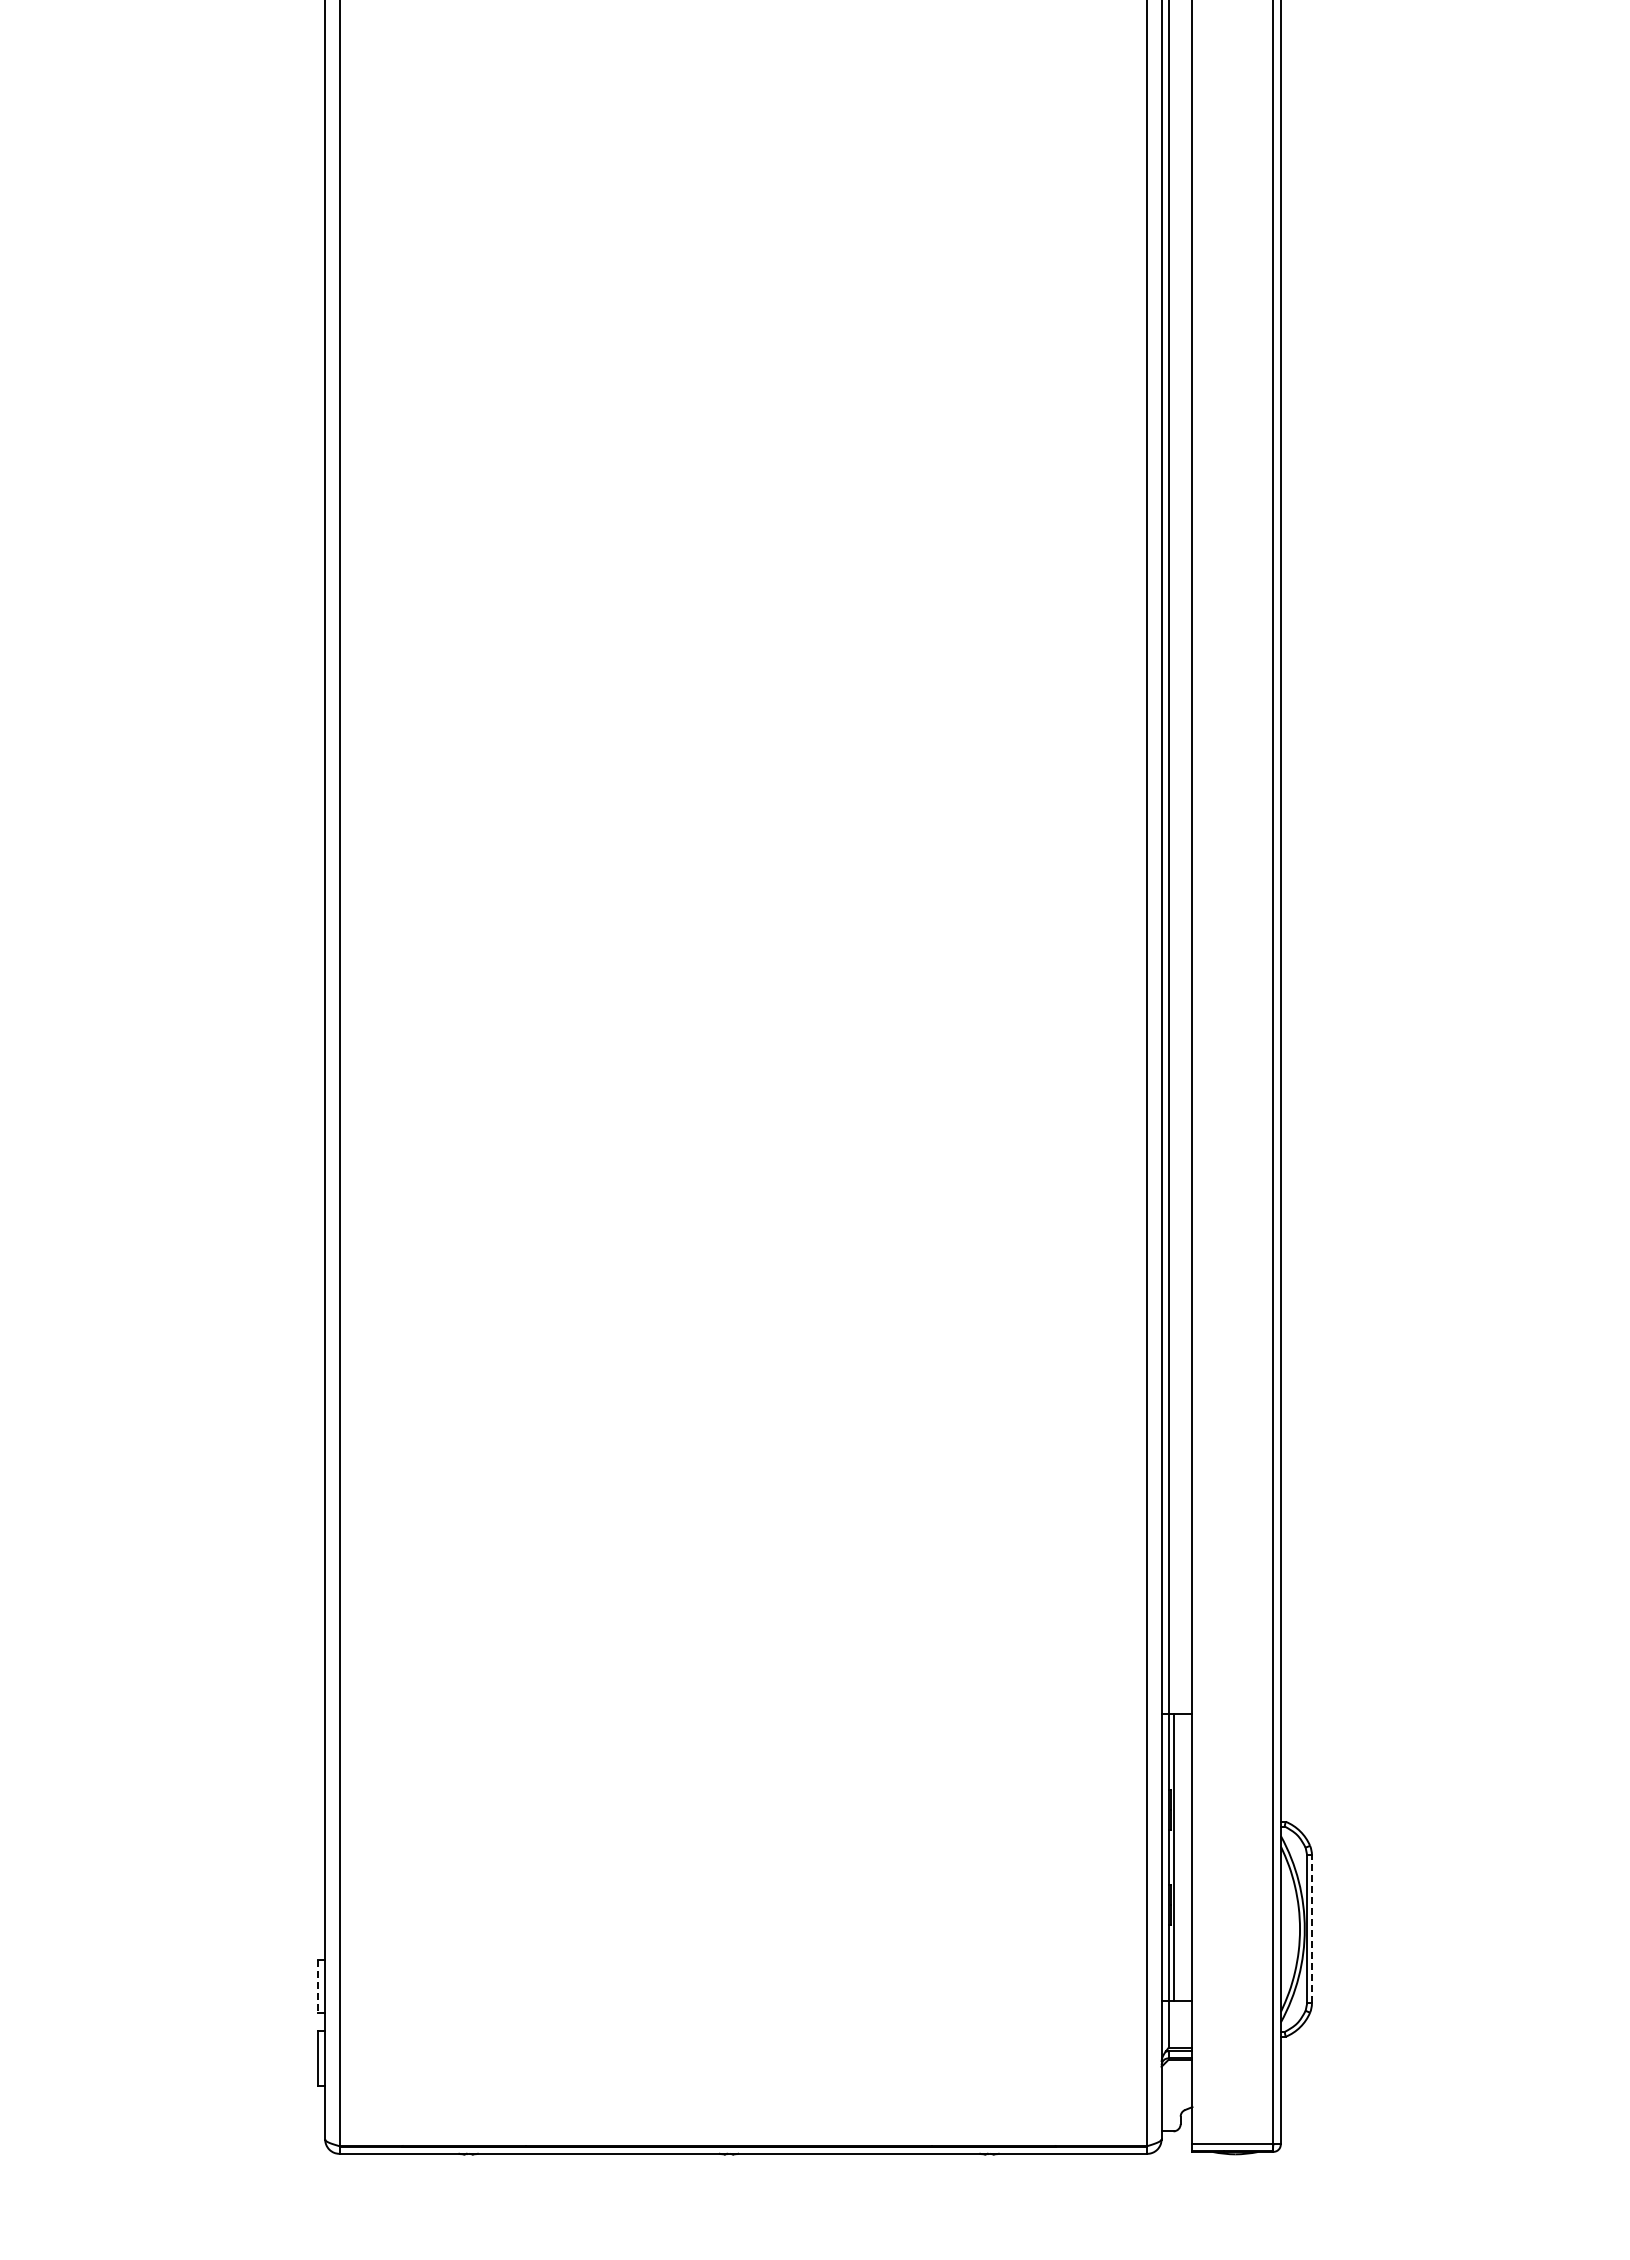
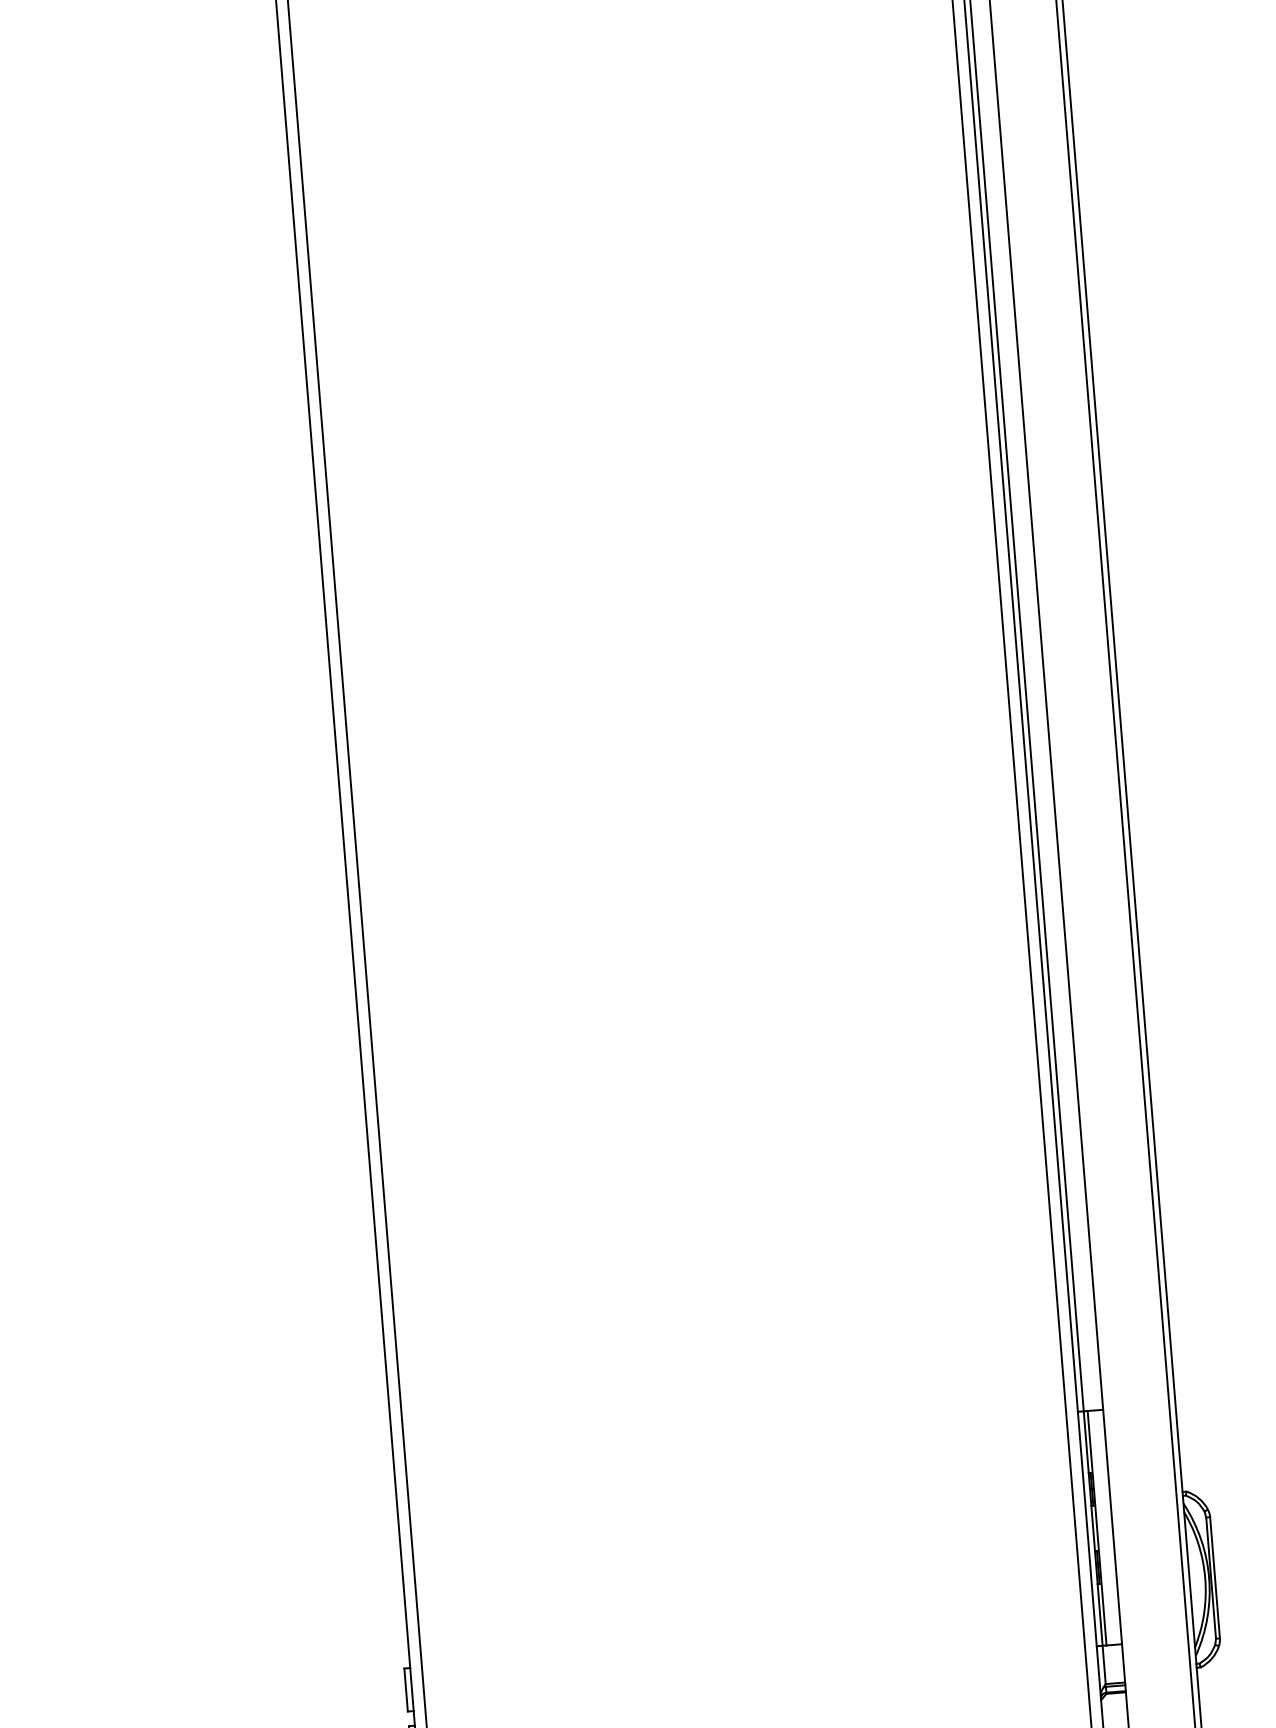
line: (1311, 1928) -> (1214, 1577), dashed -> solid
line: (318, 1987) -> (406, 1690), dashed -> solid

